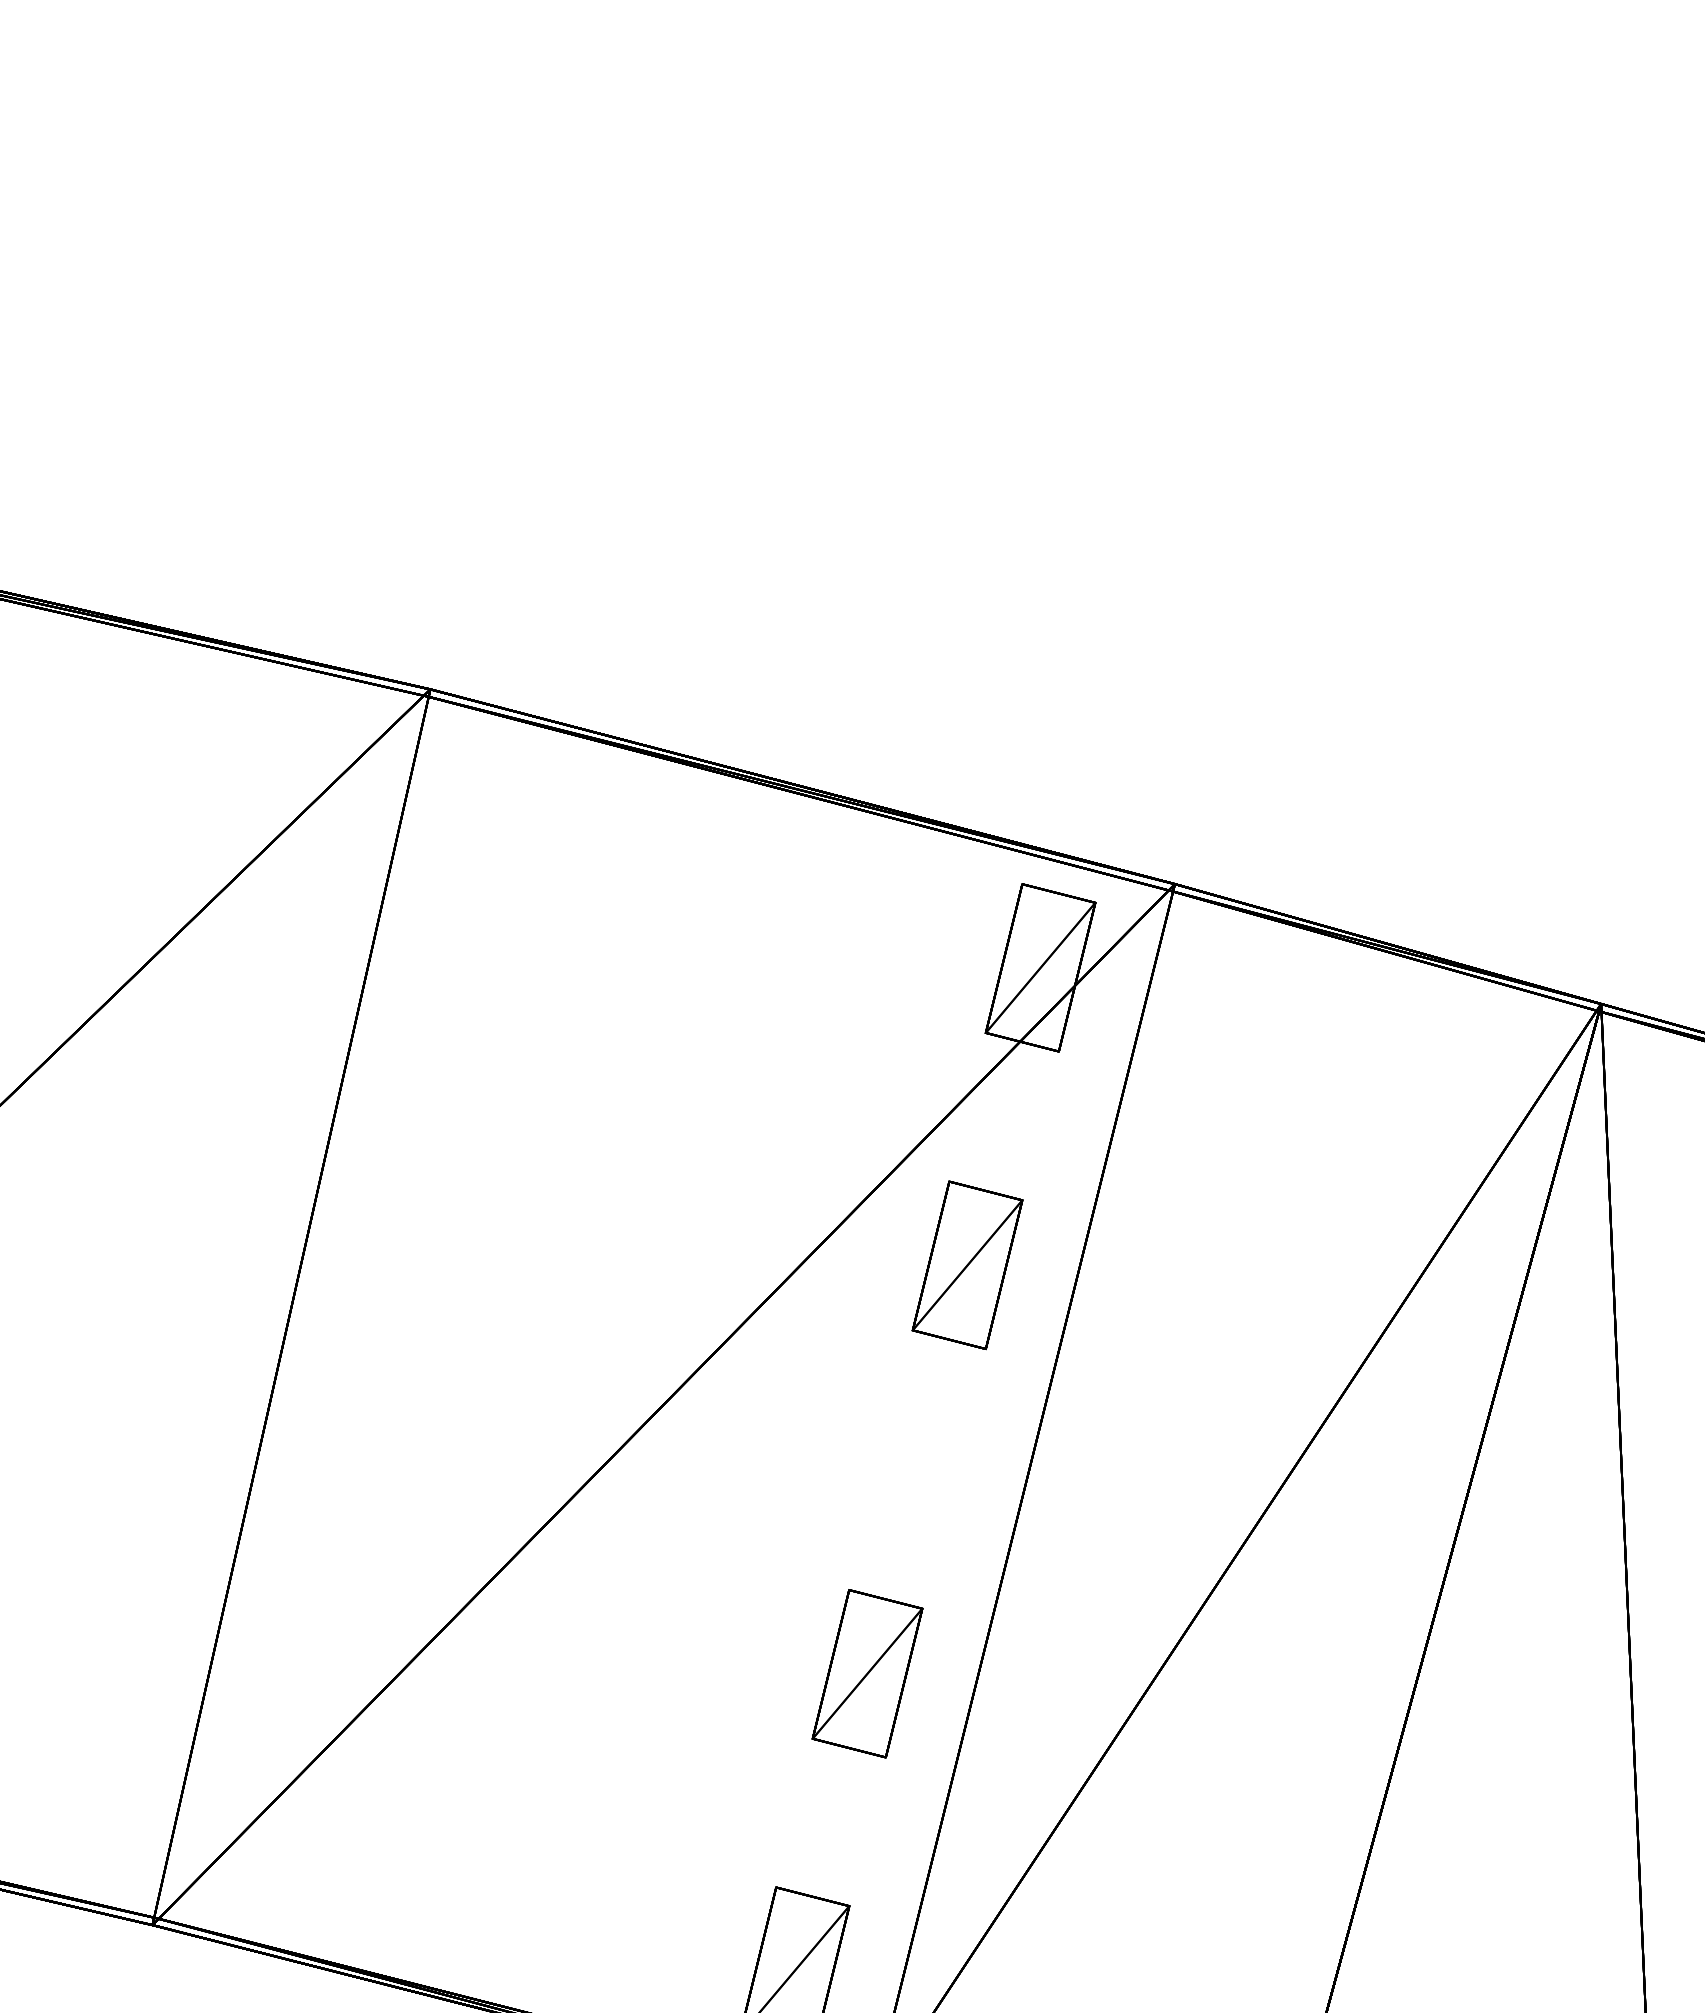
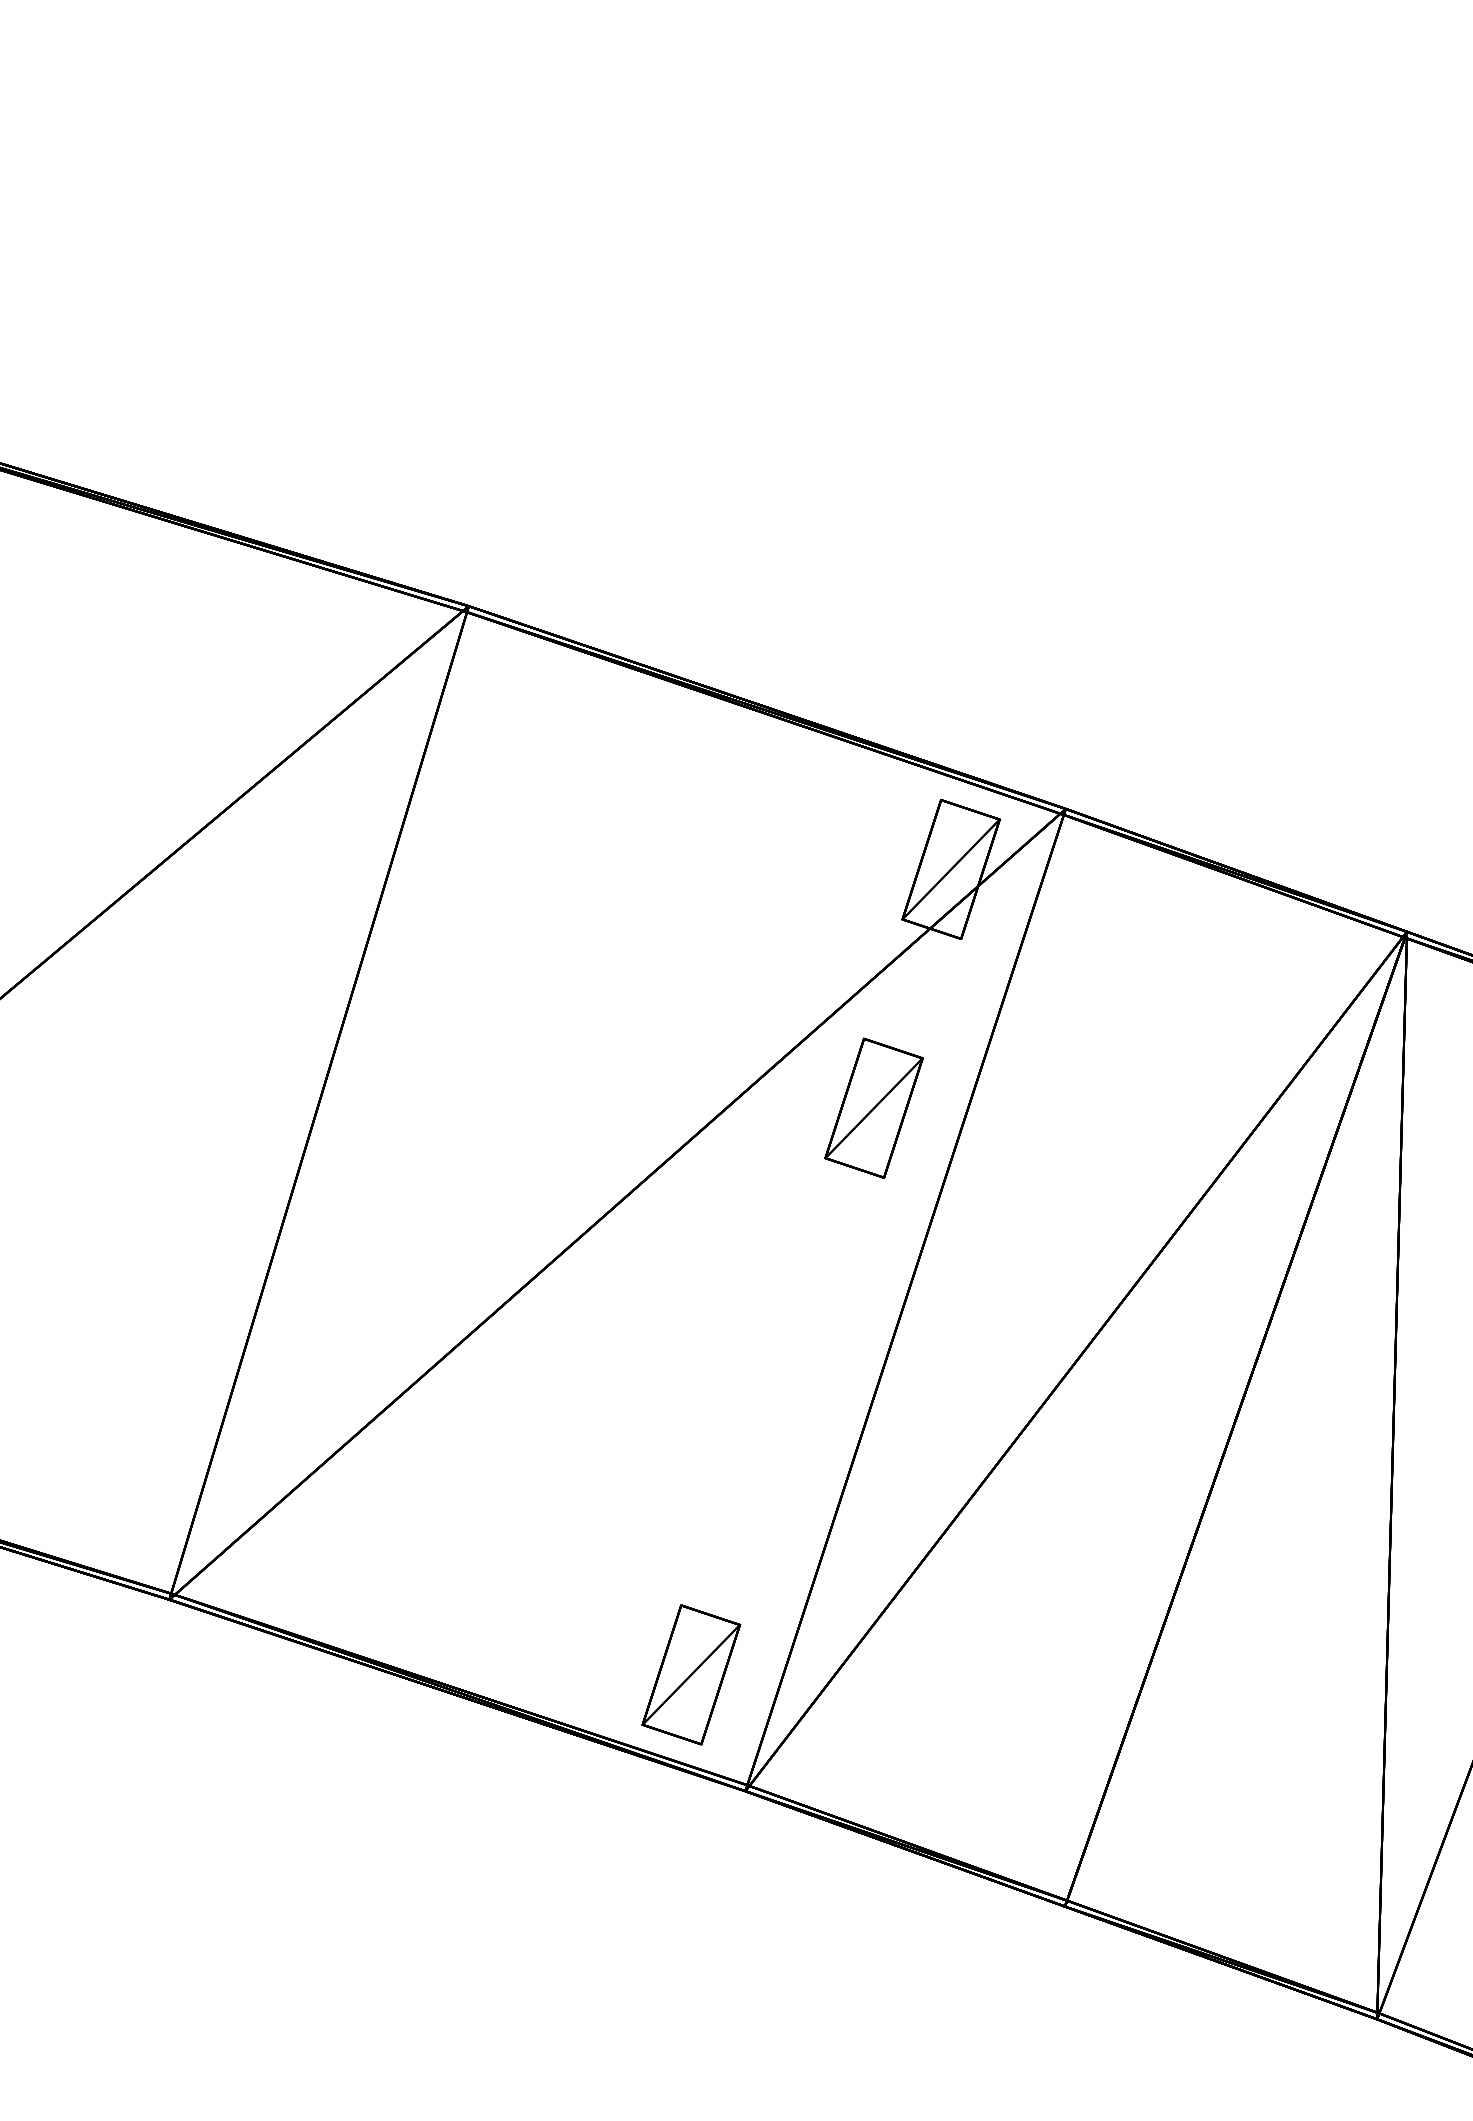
part: (867, 1672) -> (768, 1435), removed

